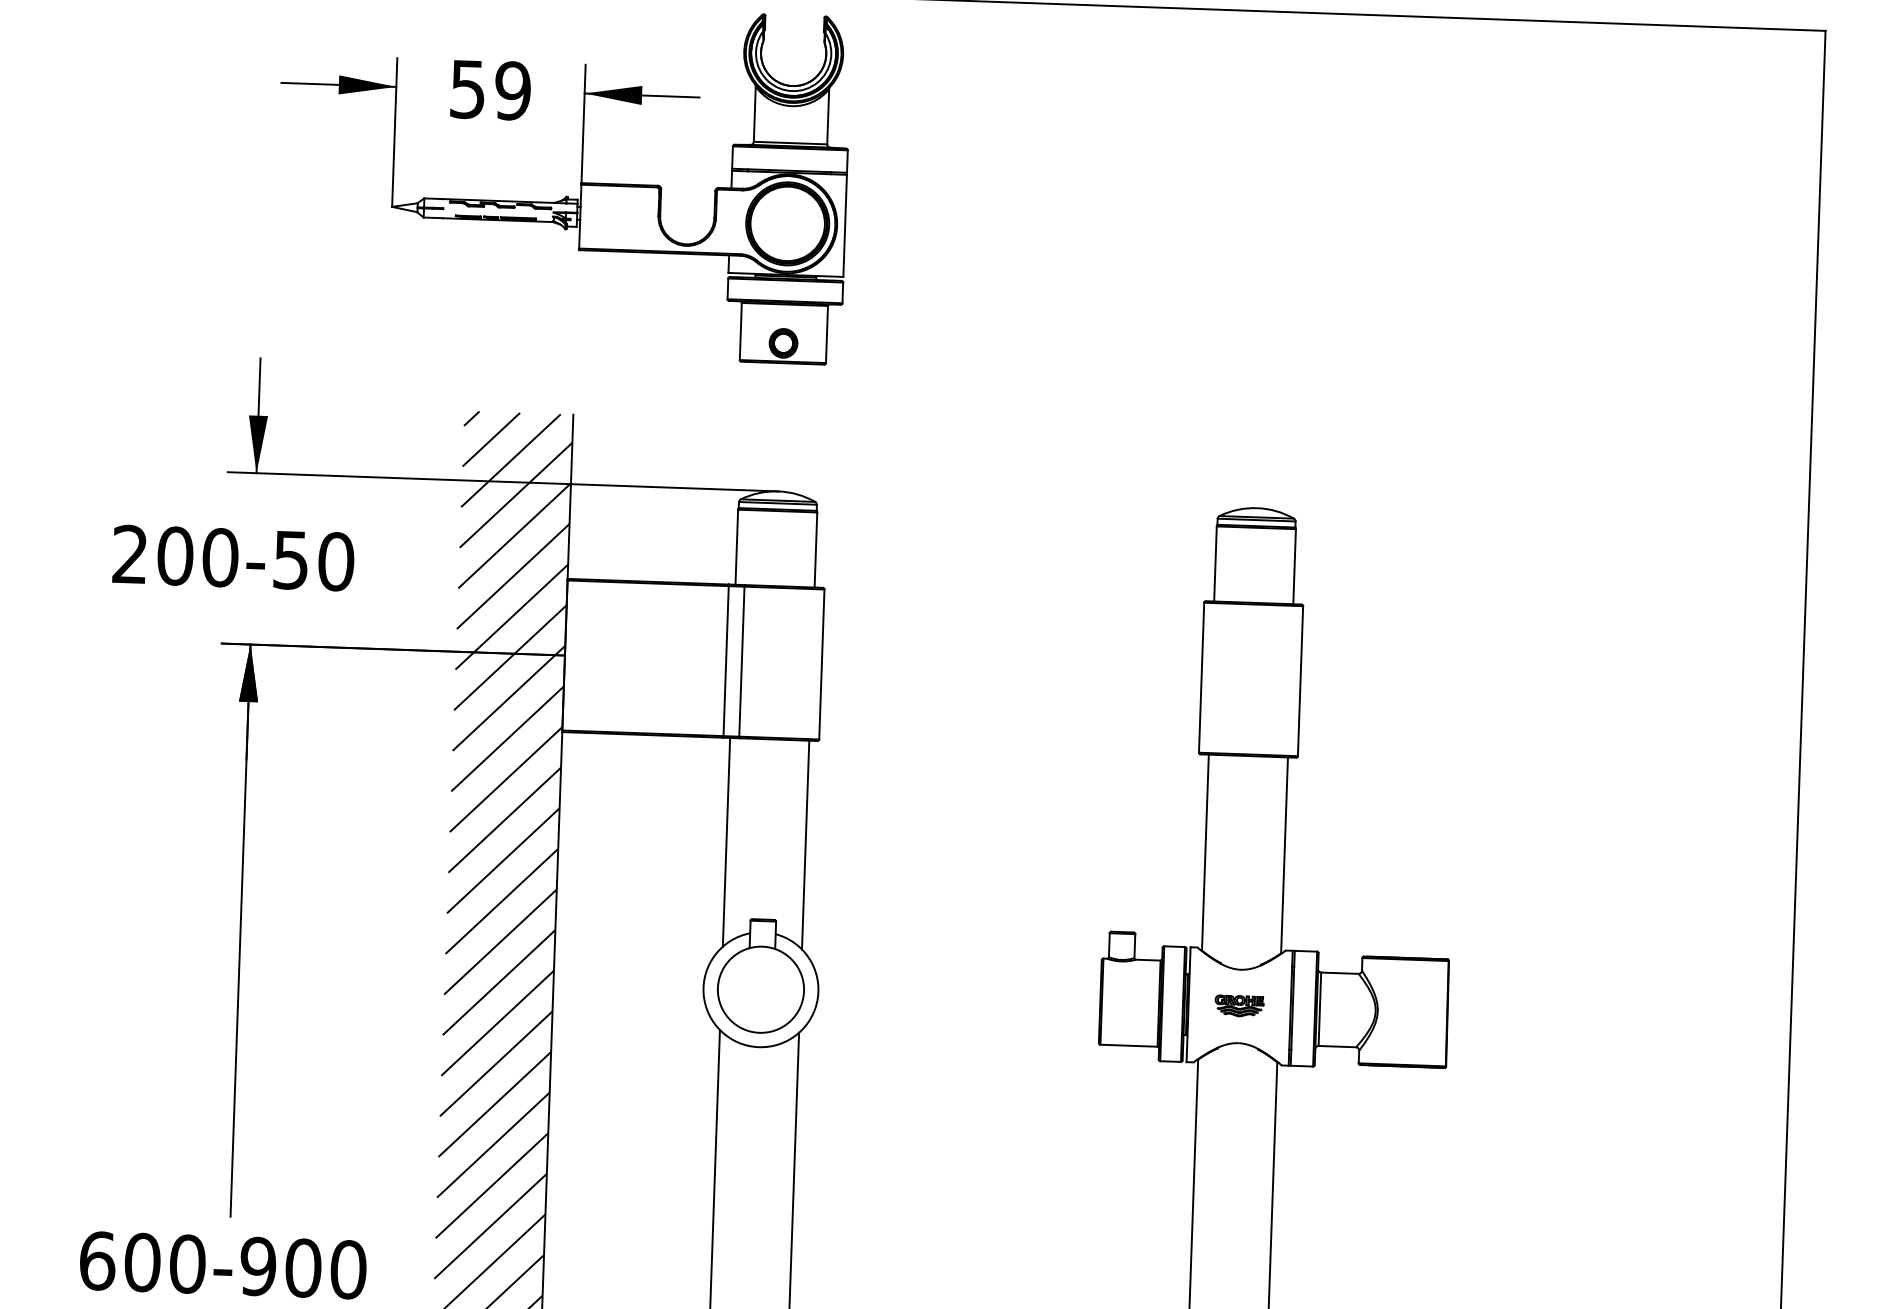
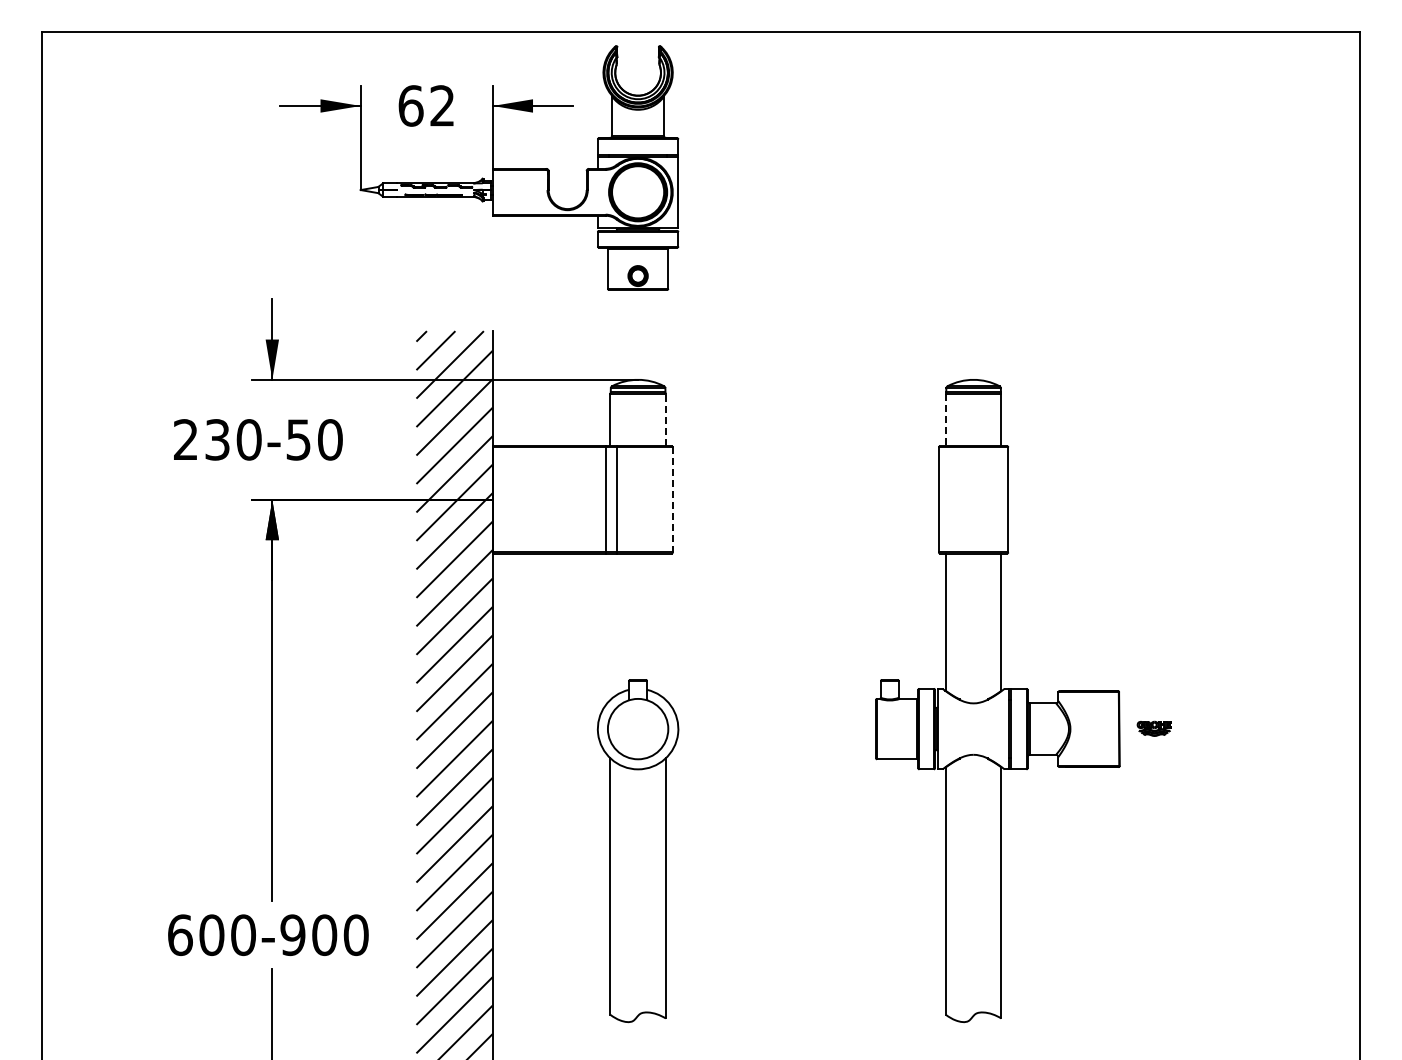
text: (490, 89) -> (426, 105), 59 -> 62
line: (815, 549) -> (665, 419), solid -> dashed
text: (175, 555) -> (217, 439), 200-50 -> 230-50
line: (1214, 564) -> (945, 420), solid -> dashed
line: (821, 663) -> (672, 499), solid -> dashed
line: (726, 841) -> (610, 626), removed
line: (805, 844) -> (665, 626), removed
part: (1238, 1005) -> (1153, 728), moved

